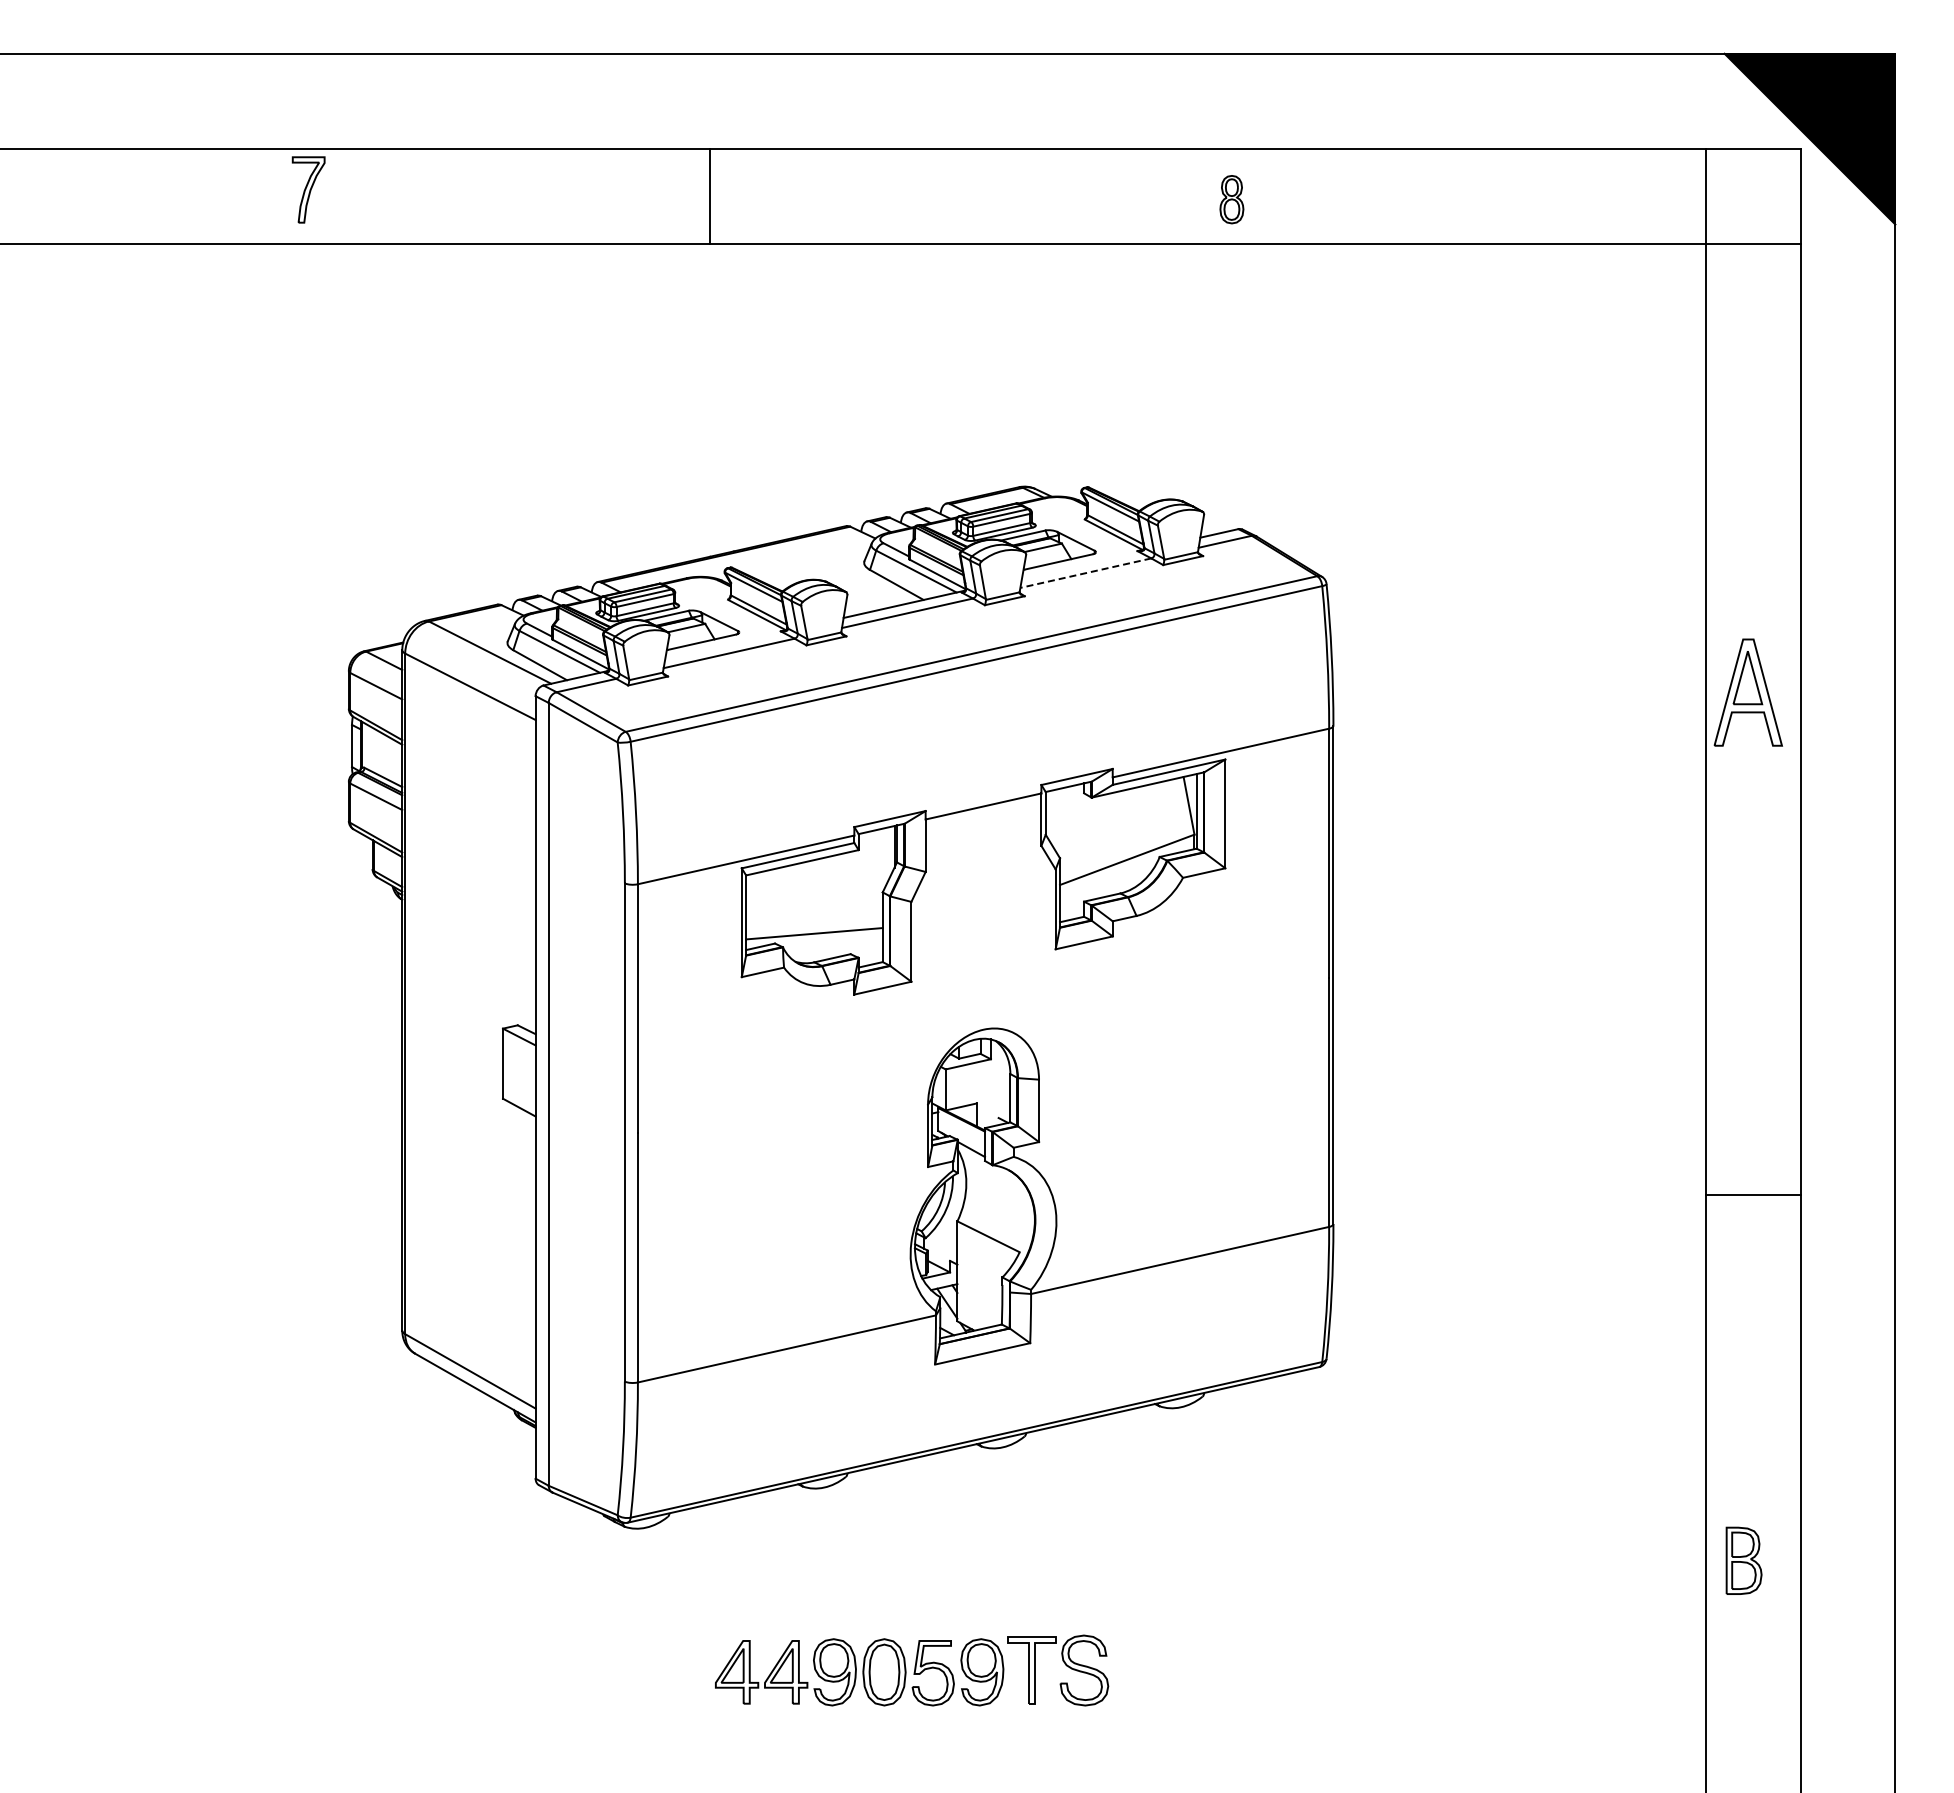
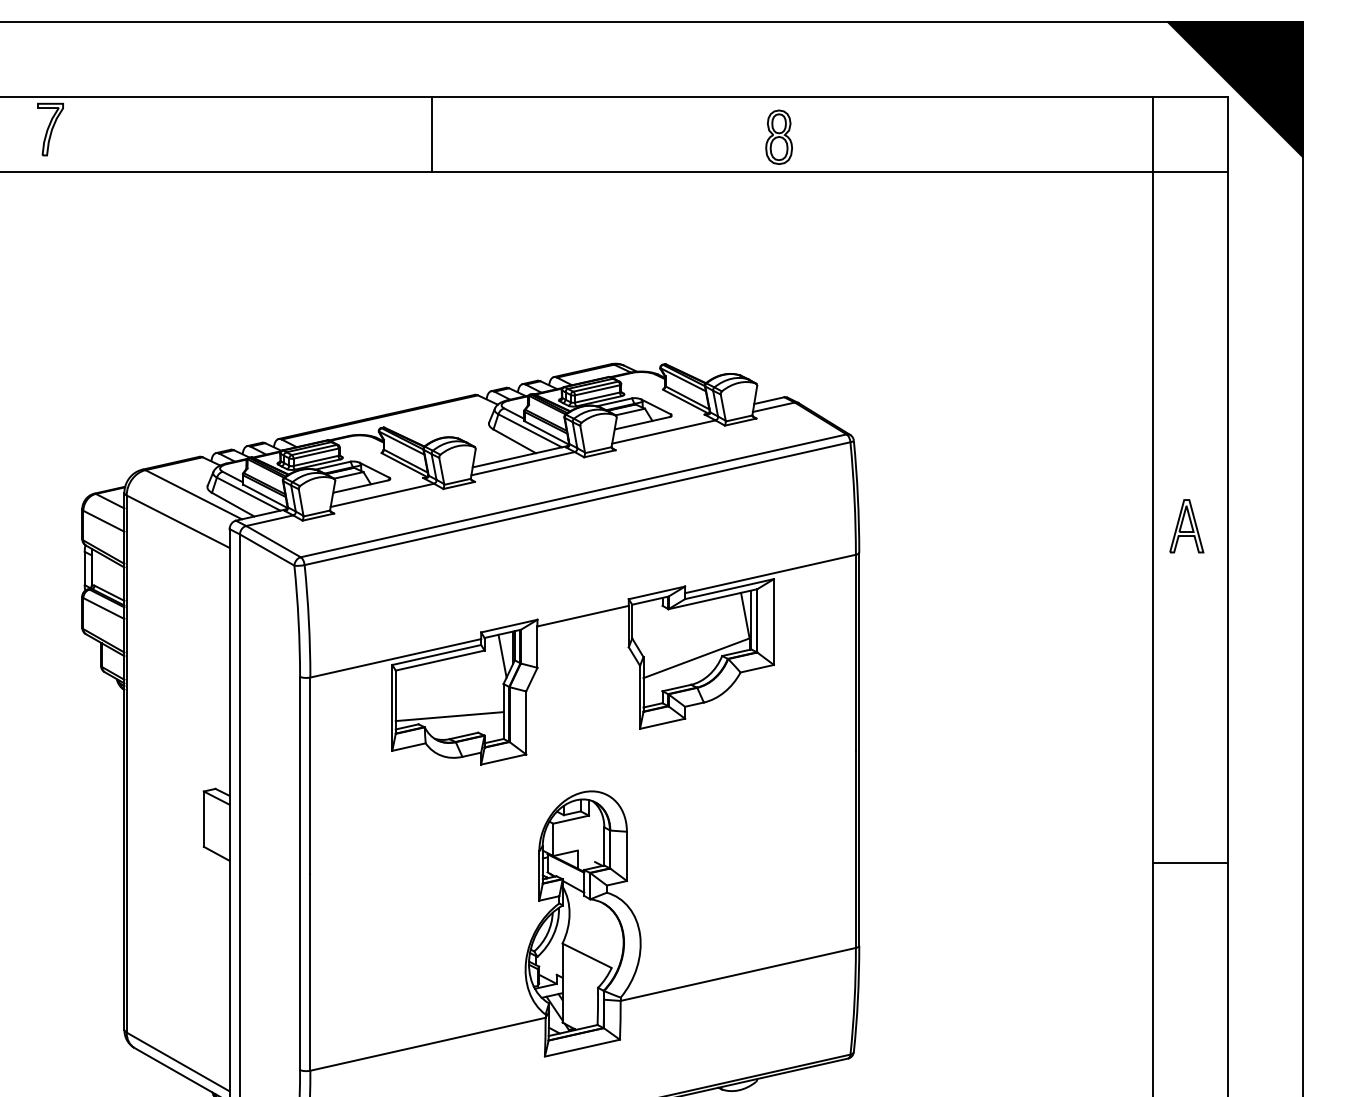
line: (710, 195) -> (432, 133), moved
part: (1231, 199) -> (778, 137), size x1.43
line: (1085, 573) -> (663, 432), dashed -> solid
part: (1748, 692) -> (1186, 526), size x0.62
line: (881, 857) -> (502, 656), added
line: (1752, 1194) -> (1190, 863), moved

